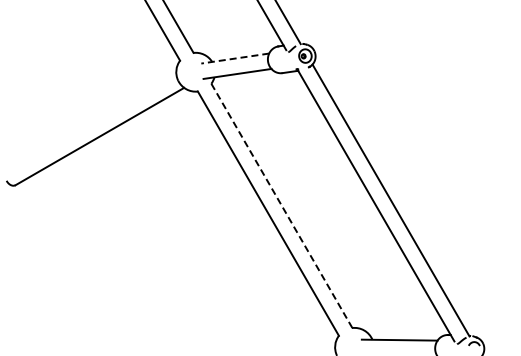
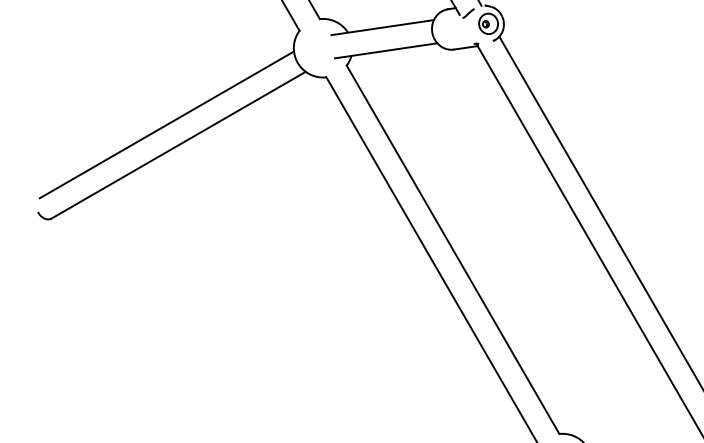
line: (234, 58) -> (381, 27), dashed -> solid
line: (91, 122) -> (165, 124), added
line: (281, 205) -> (452, 249), dashed -> solid

